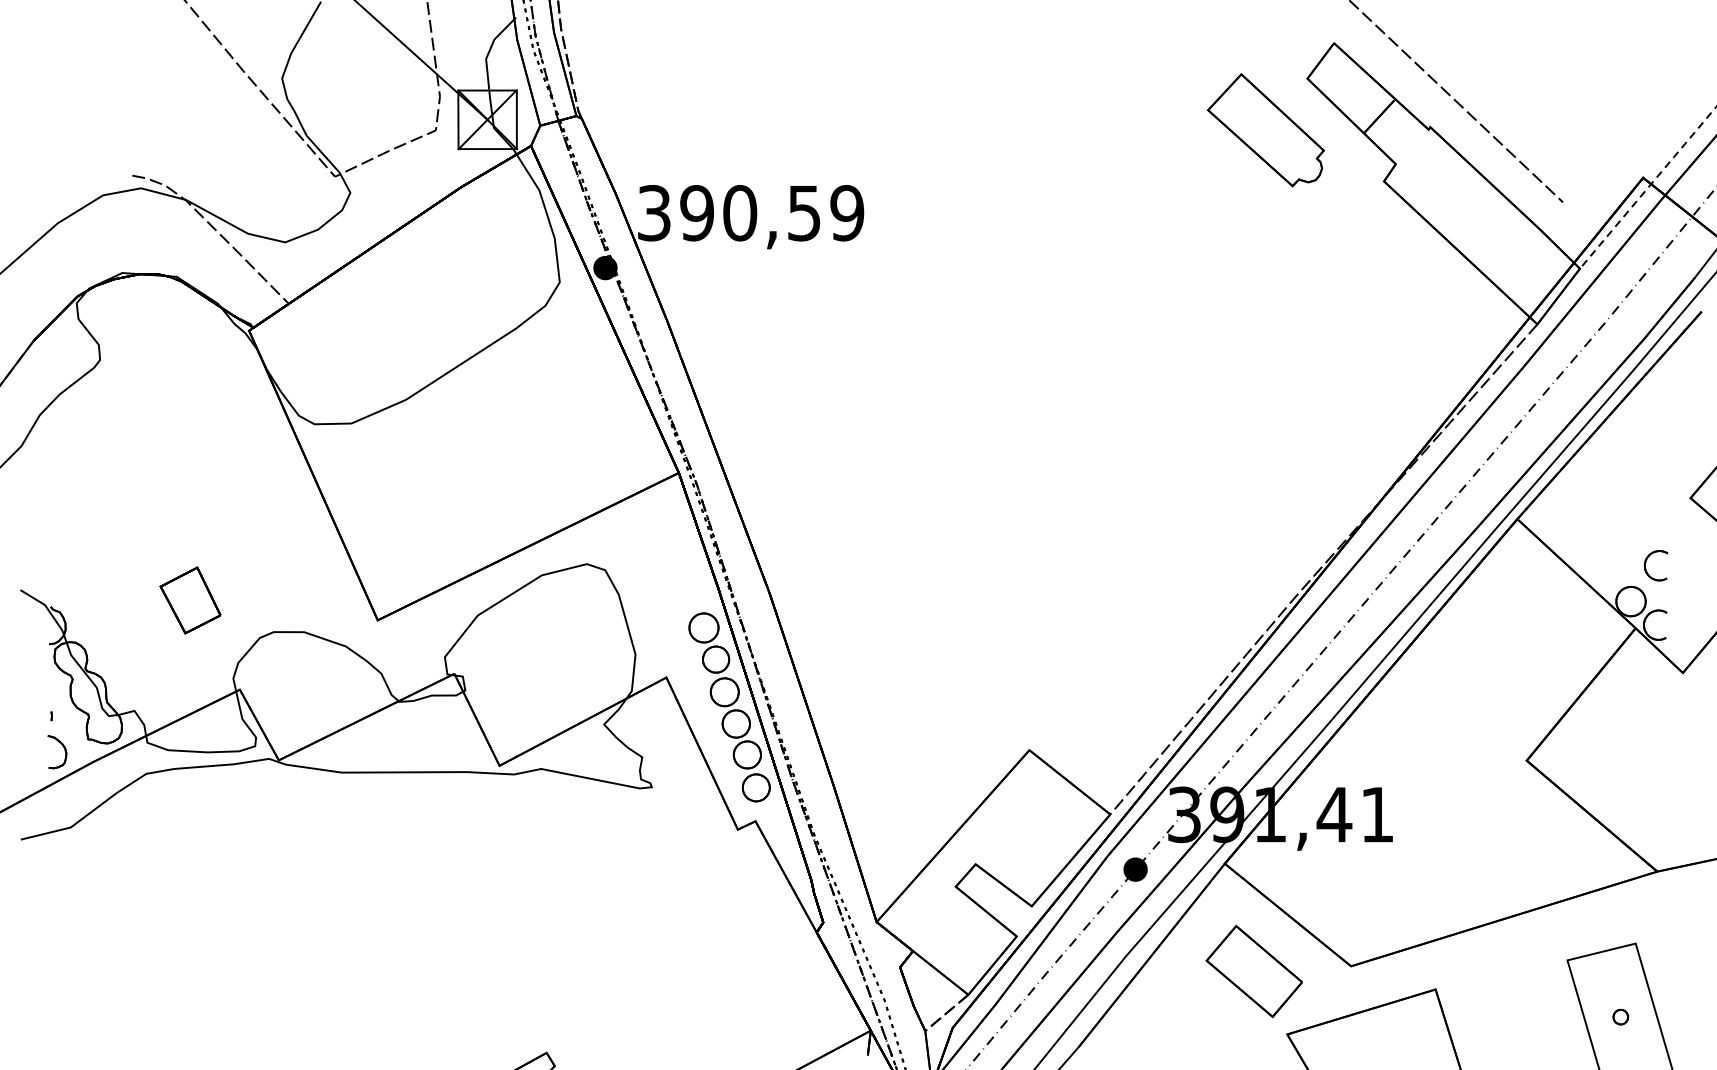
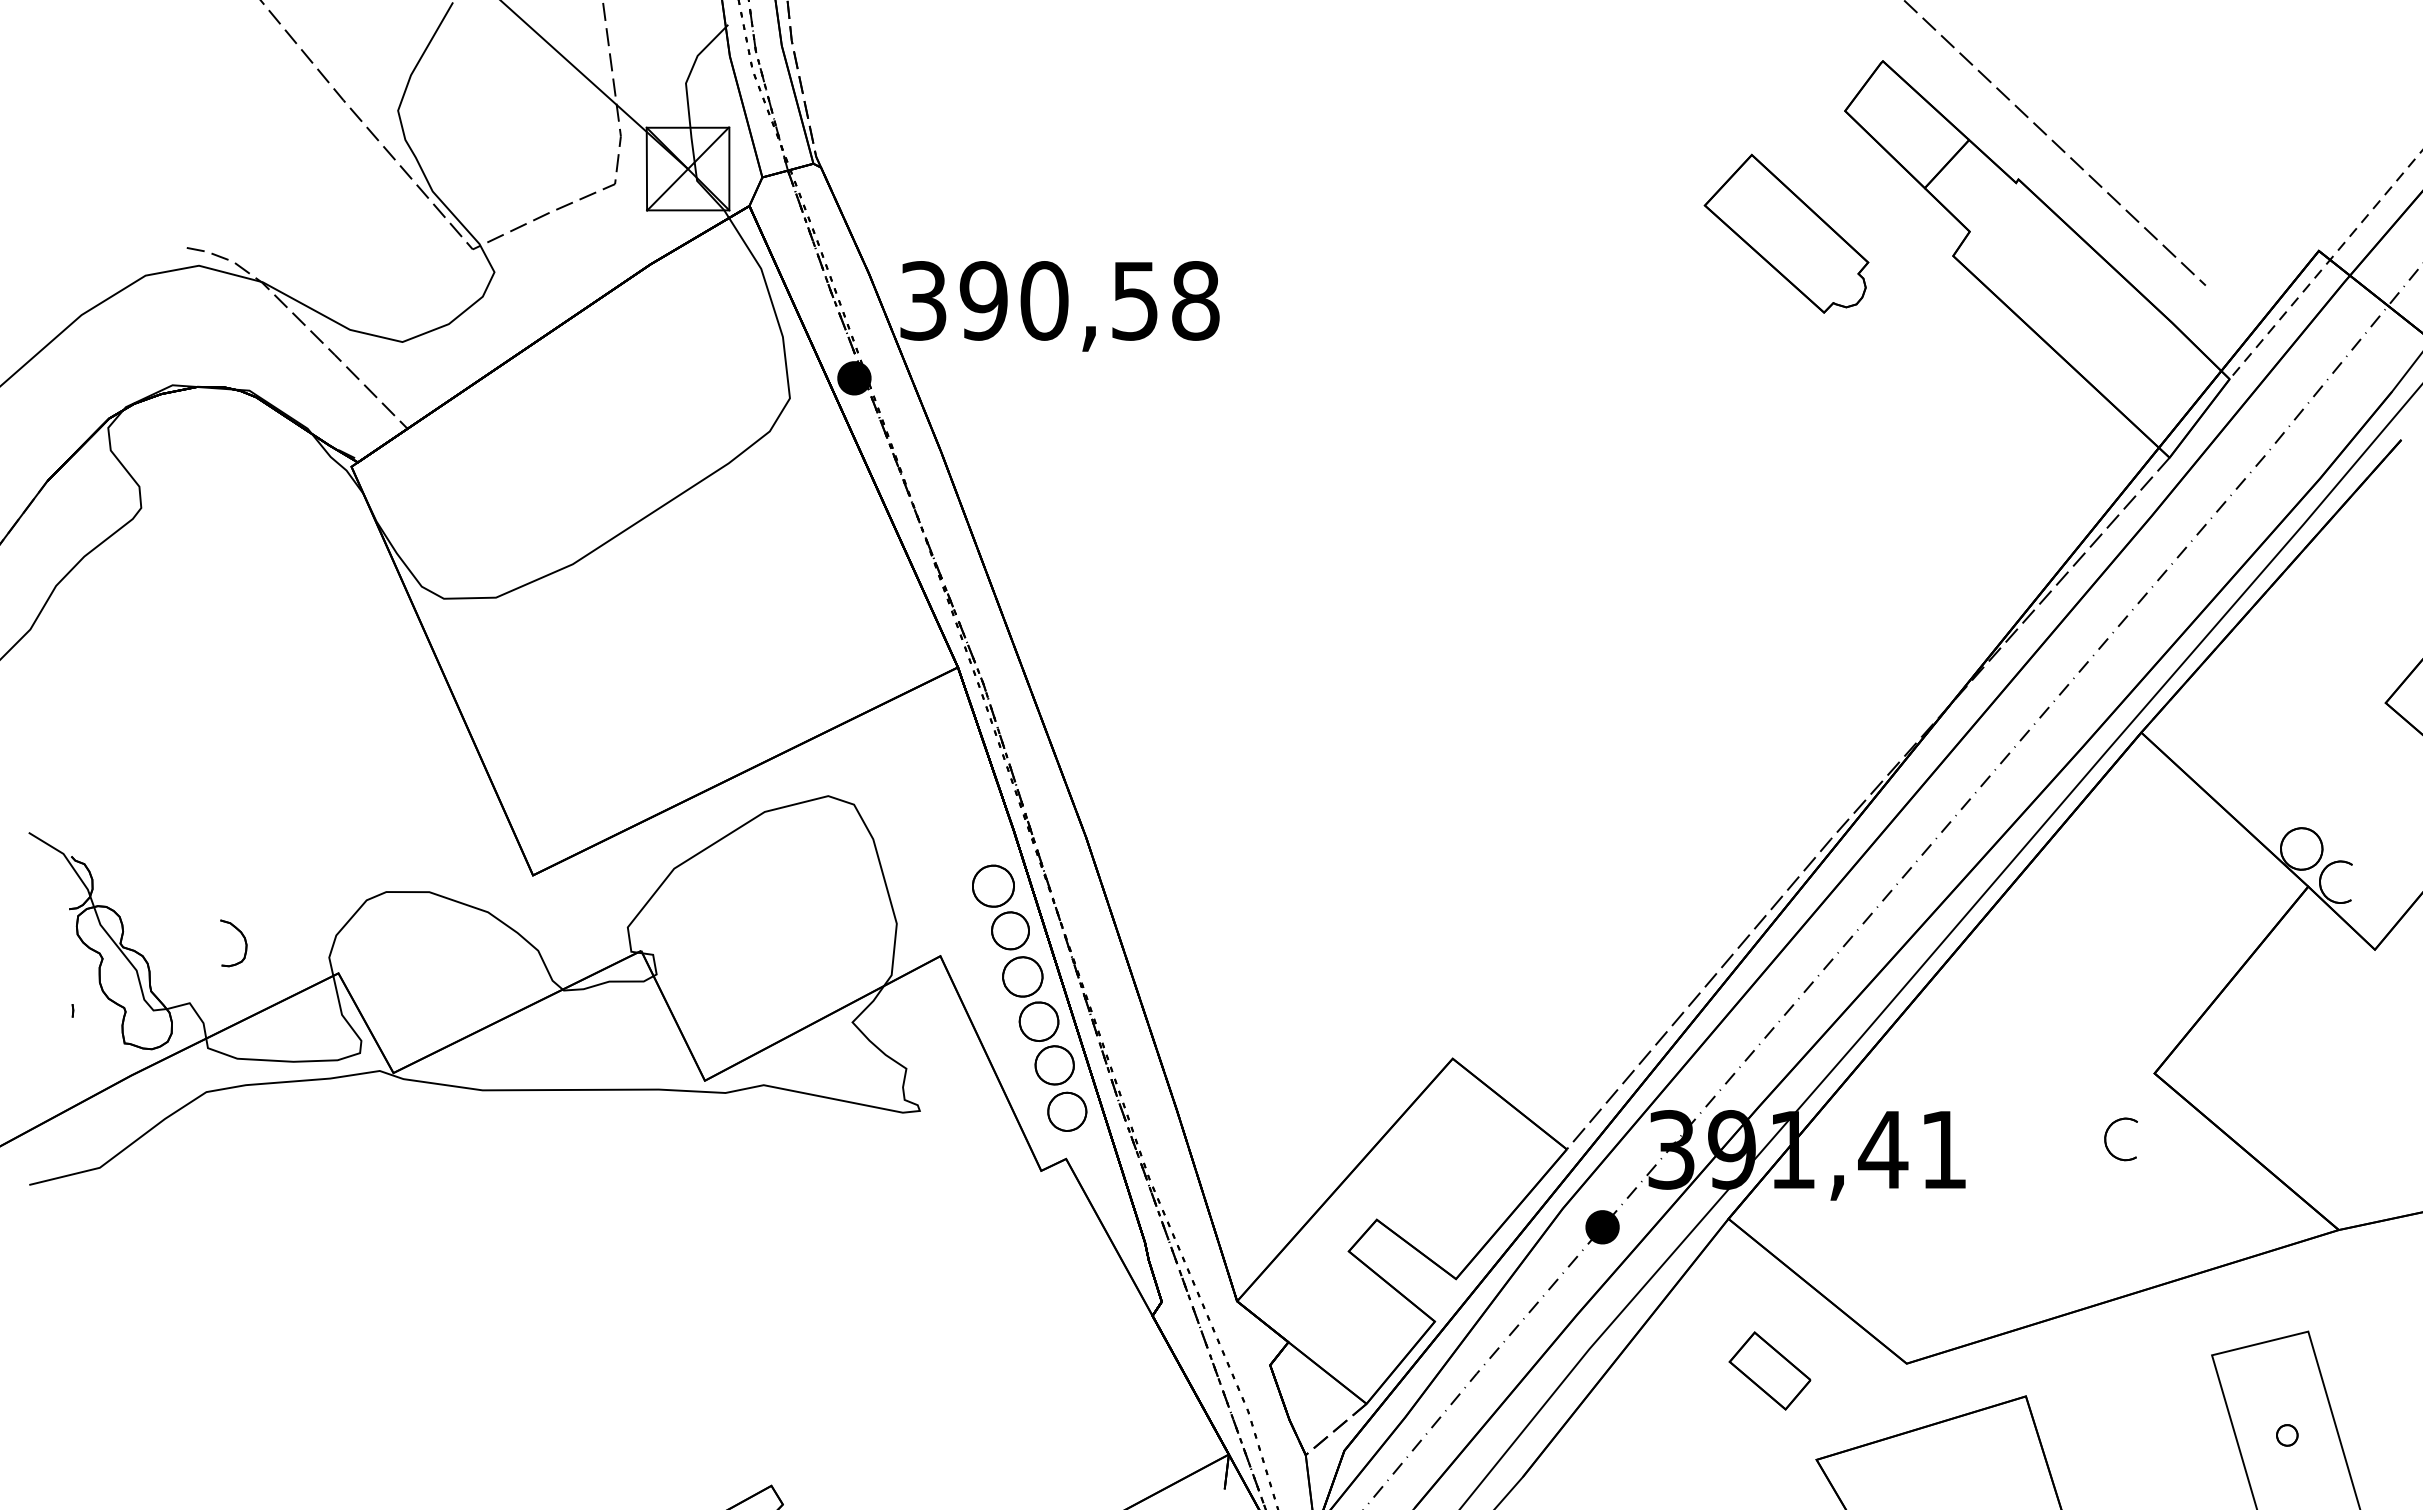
part: (1265, 130) -> (1786, 233), moved
text: (847, 212) -> (1195, 300), 390,59 -> 390,58
part: (1645, 565) -> (2106, 1139), moved
part: (190, 599) -> (268, 846), removed
part: (64, 748) -> (243, 938), moved
part: (1253, 971) -> (1769, 1370), size x0.6

